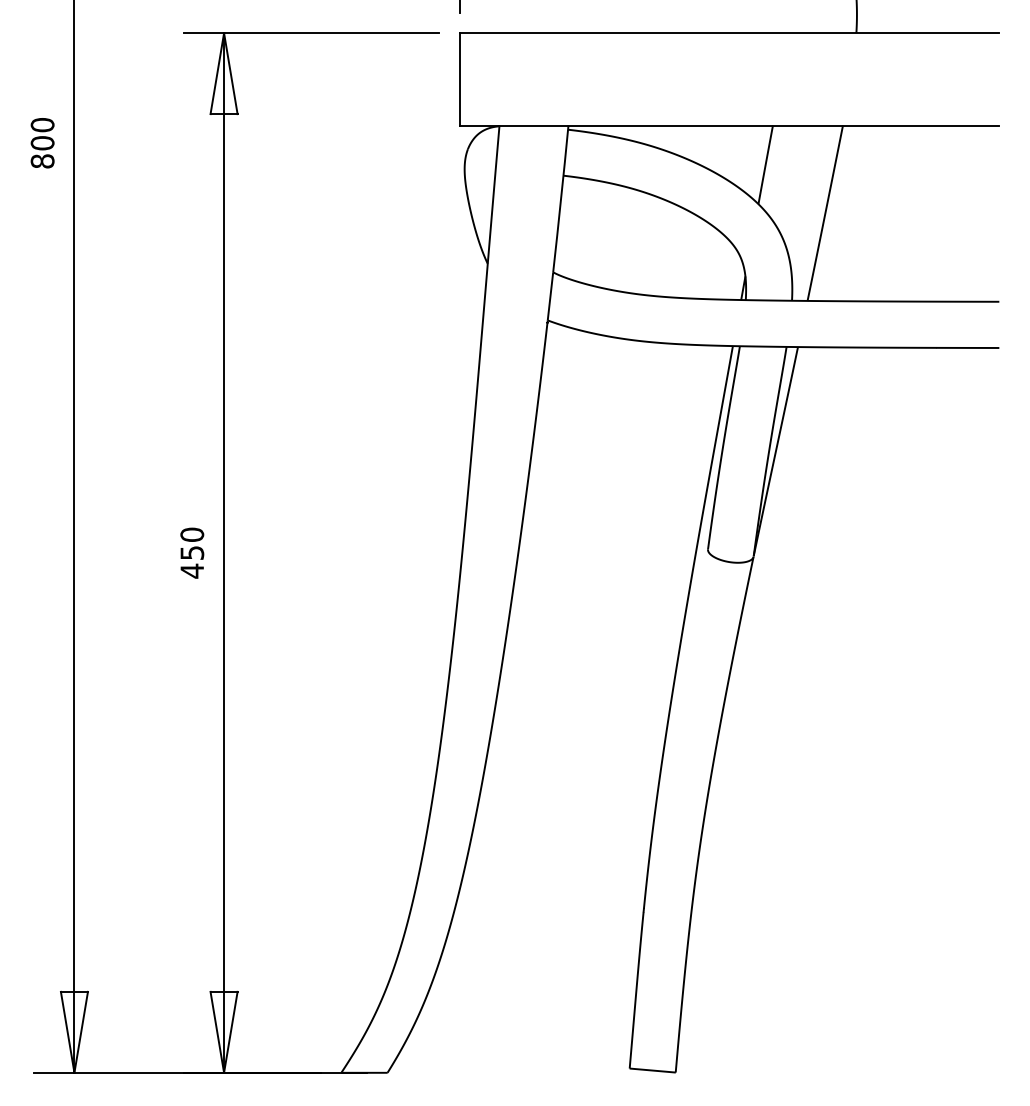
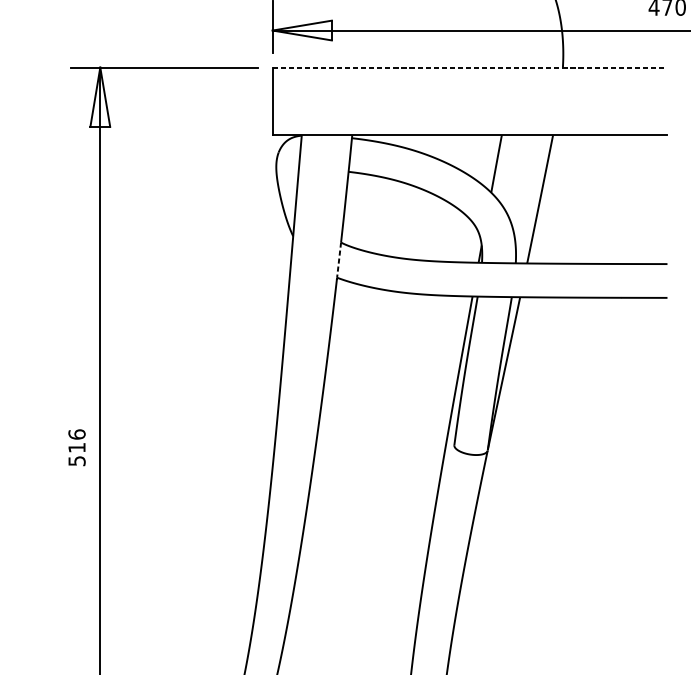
line: (729, 33) -> (470, 67), solid -> dashed
line: (550, 296) -> (339, 260), solid -> dashed
text: (192, 552) -> (77, 447), 450 -> 516

